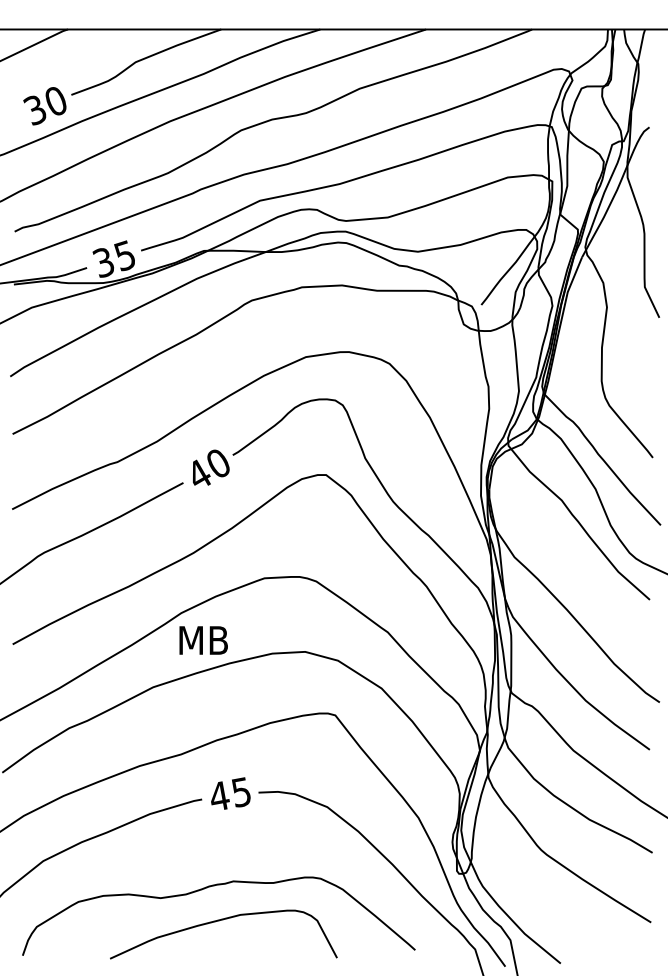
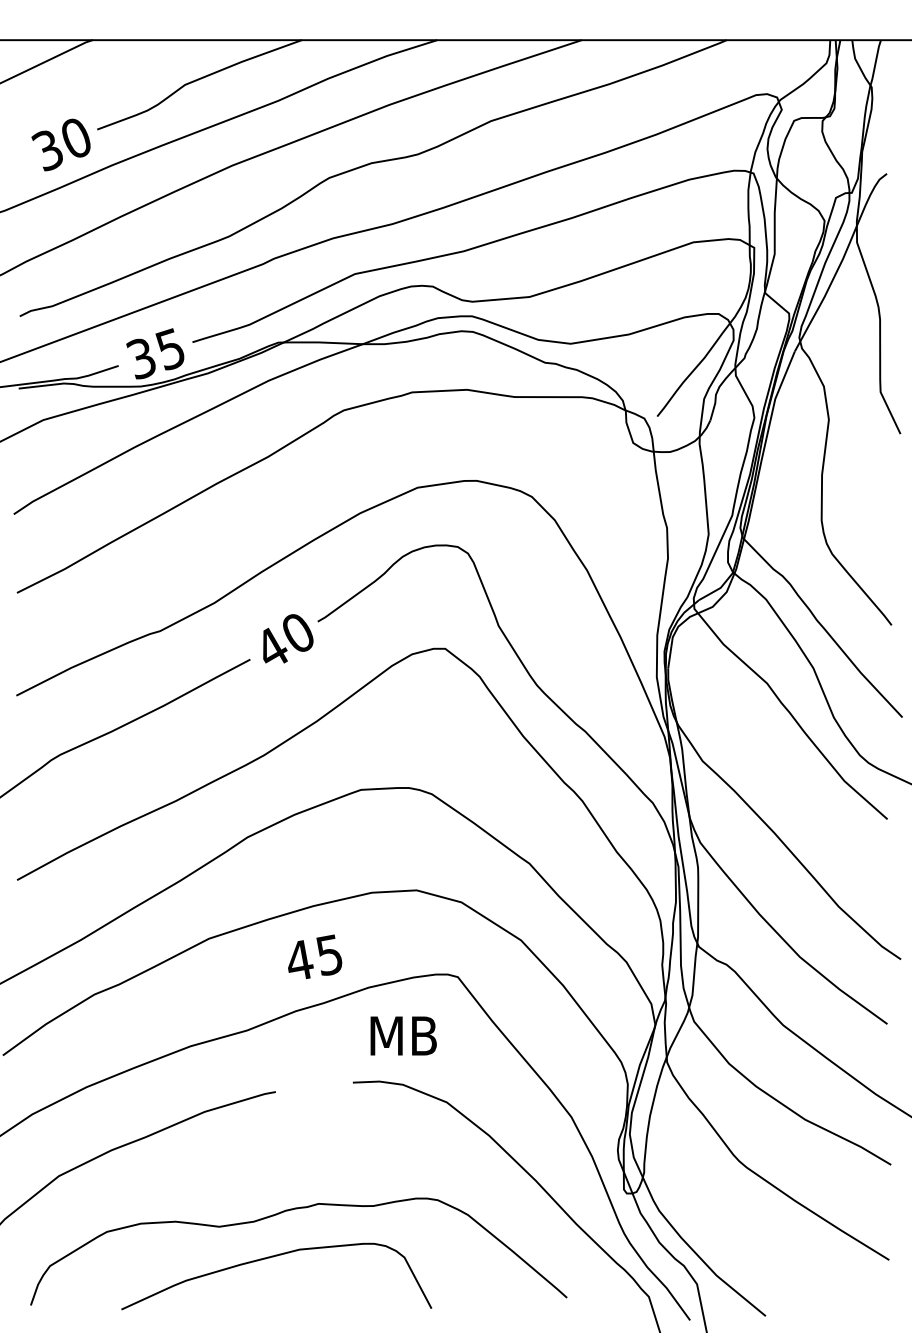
text: (203, 640) -> (403, 1036), moved
text: (230, 793) -> (314, 956), moved
curve: (219, 921) -> (270, 1258), moved

